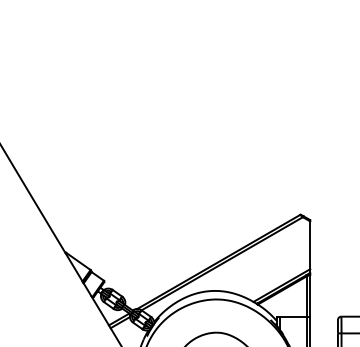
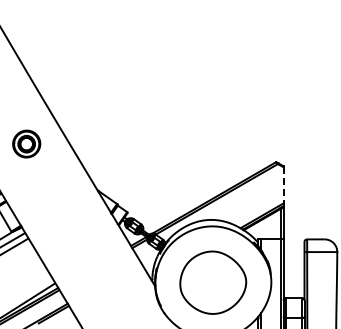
line: (310, 245) -> (283, 185), solid -> dashed

